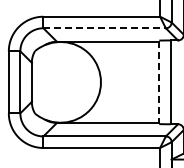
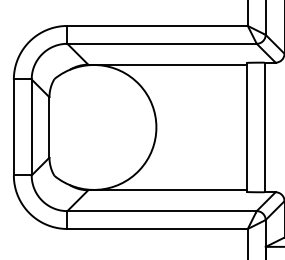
line: (105, 28) -> (163, 44), dashed -> solid
line: (159, 82) -> (246, 127), dashed -> solid

